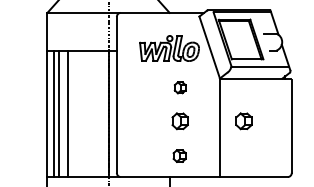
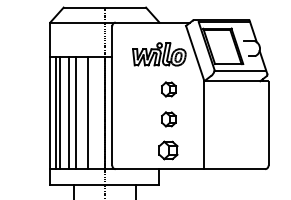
part: (179, 87) -> (168, 89), size x1.43
line: (76, 113) -> (76, 112), added
line: (90, 113) -> (88, 112), added
part: (243, 121) -> (225, 119), removed
part: (179, 156) -> (168, 150), size x1.67

